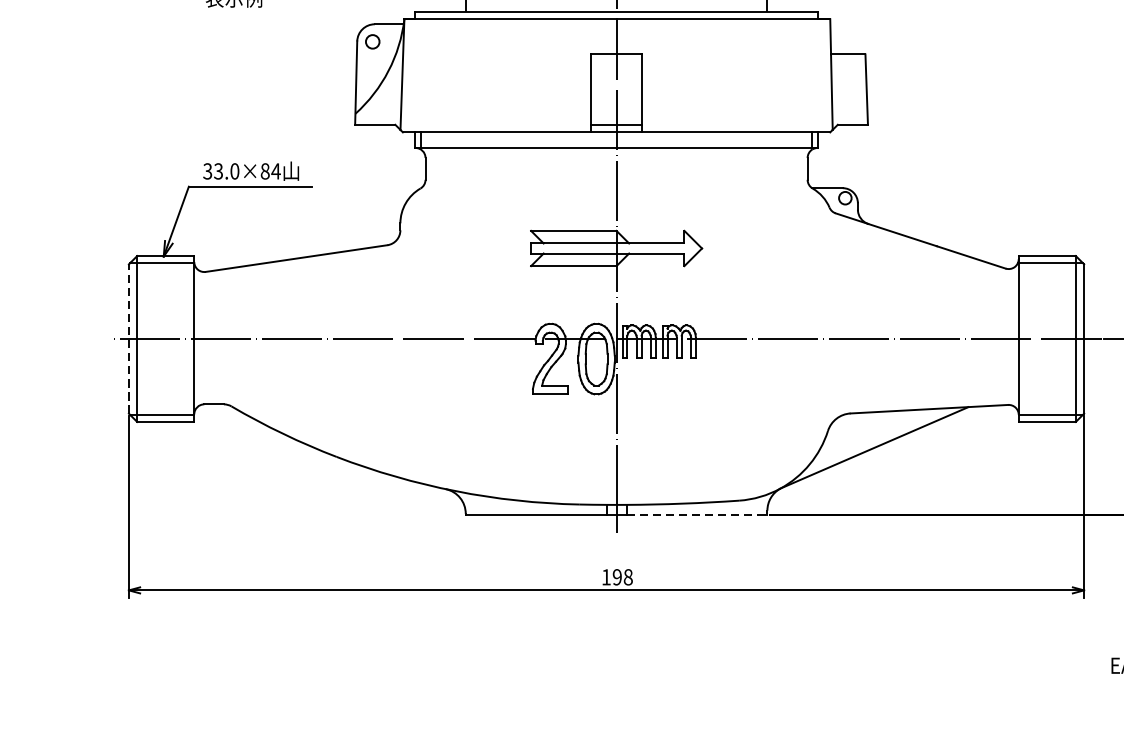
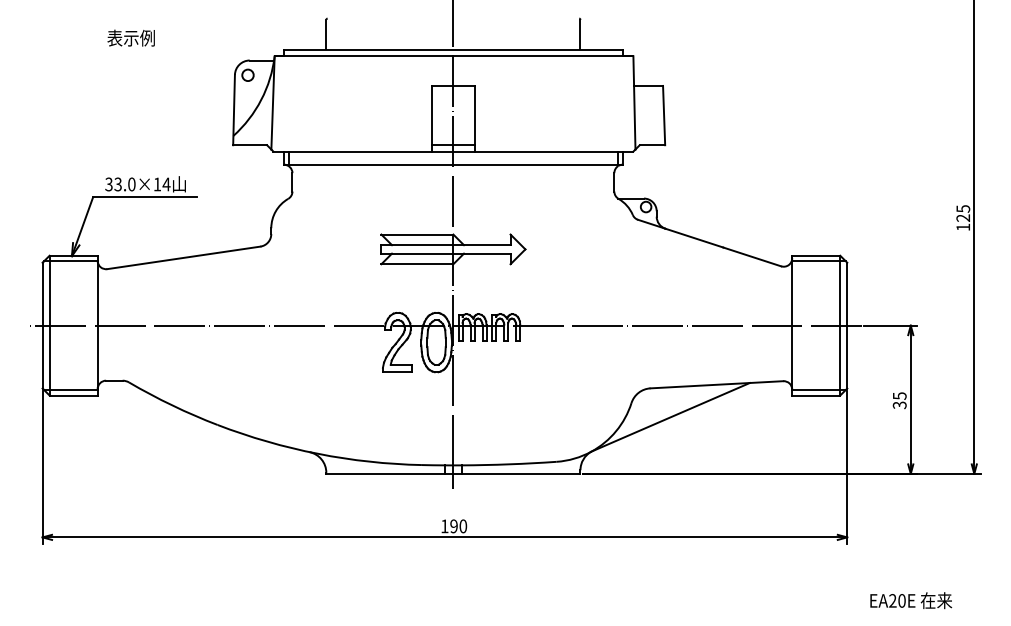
text: (265, 171) -> (157, 184), 33.0×84 -> 33.0×14
line: (128, 338) -> (42, 325), dashed -> solid
line: (697, 514) -> (521, 473), dashed -> solid
text: (628, 577) -> (463, 526), 198 -> 190

